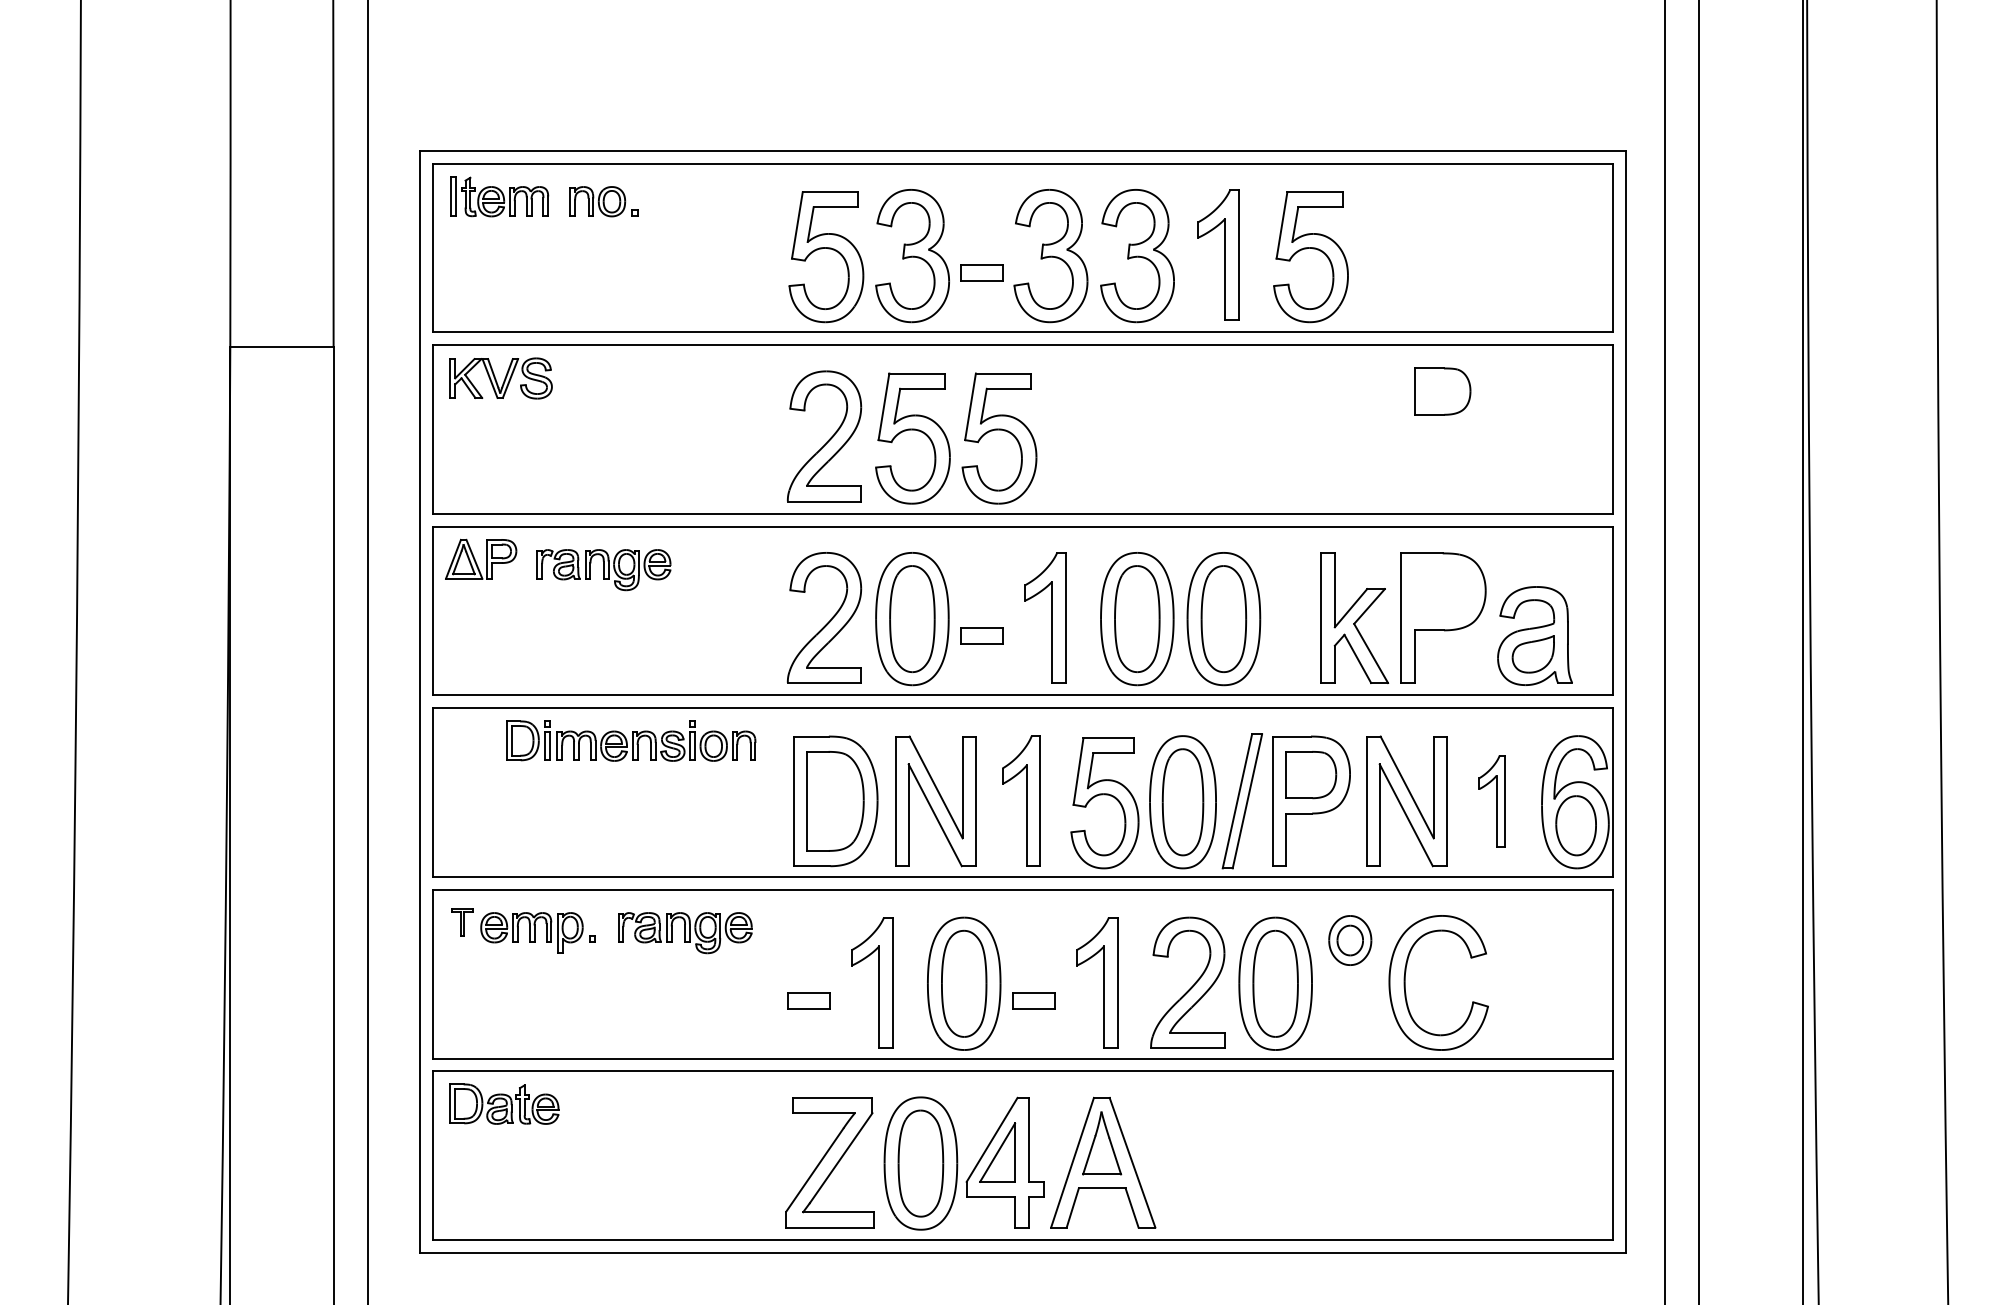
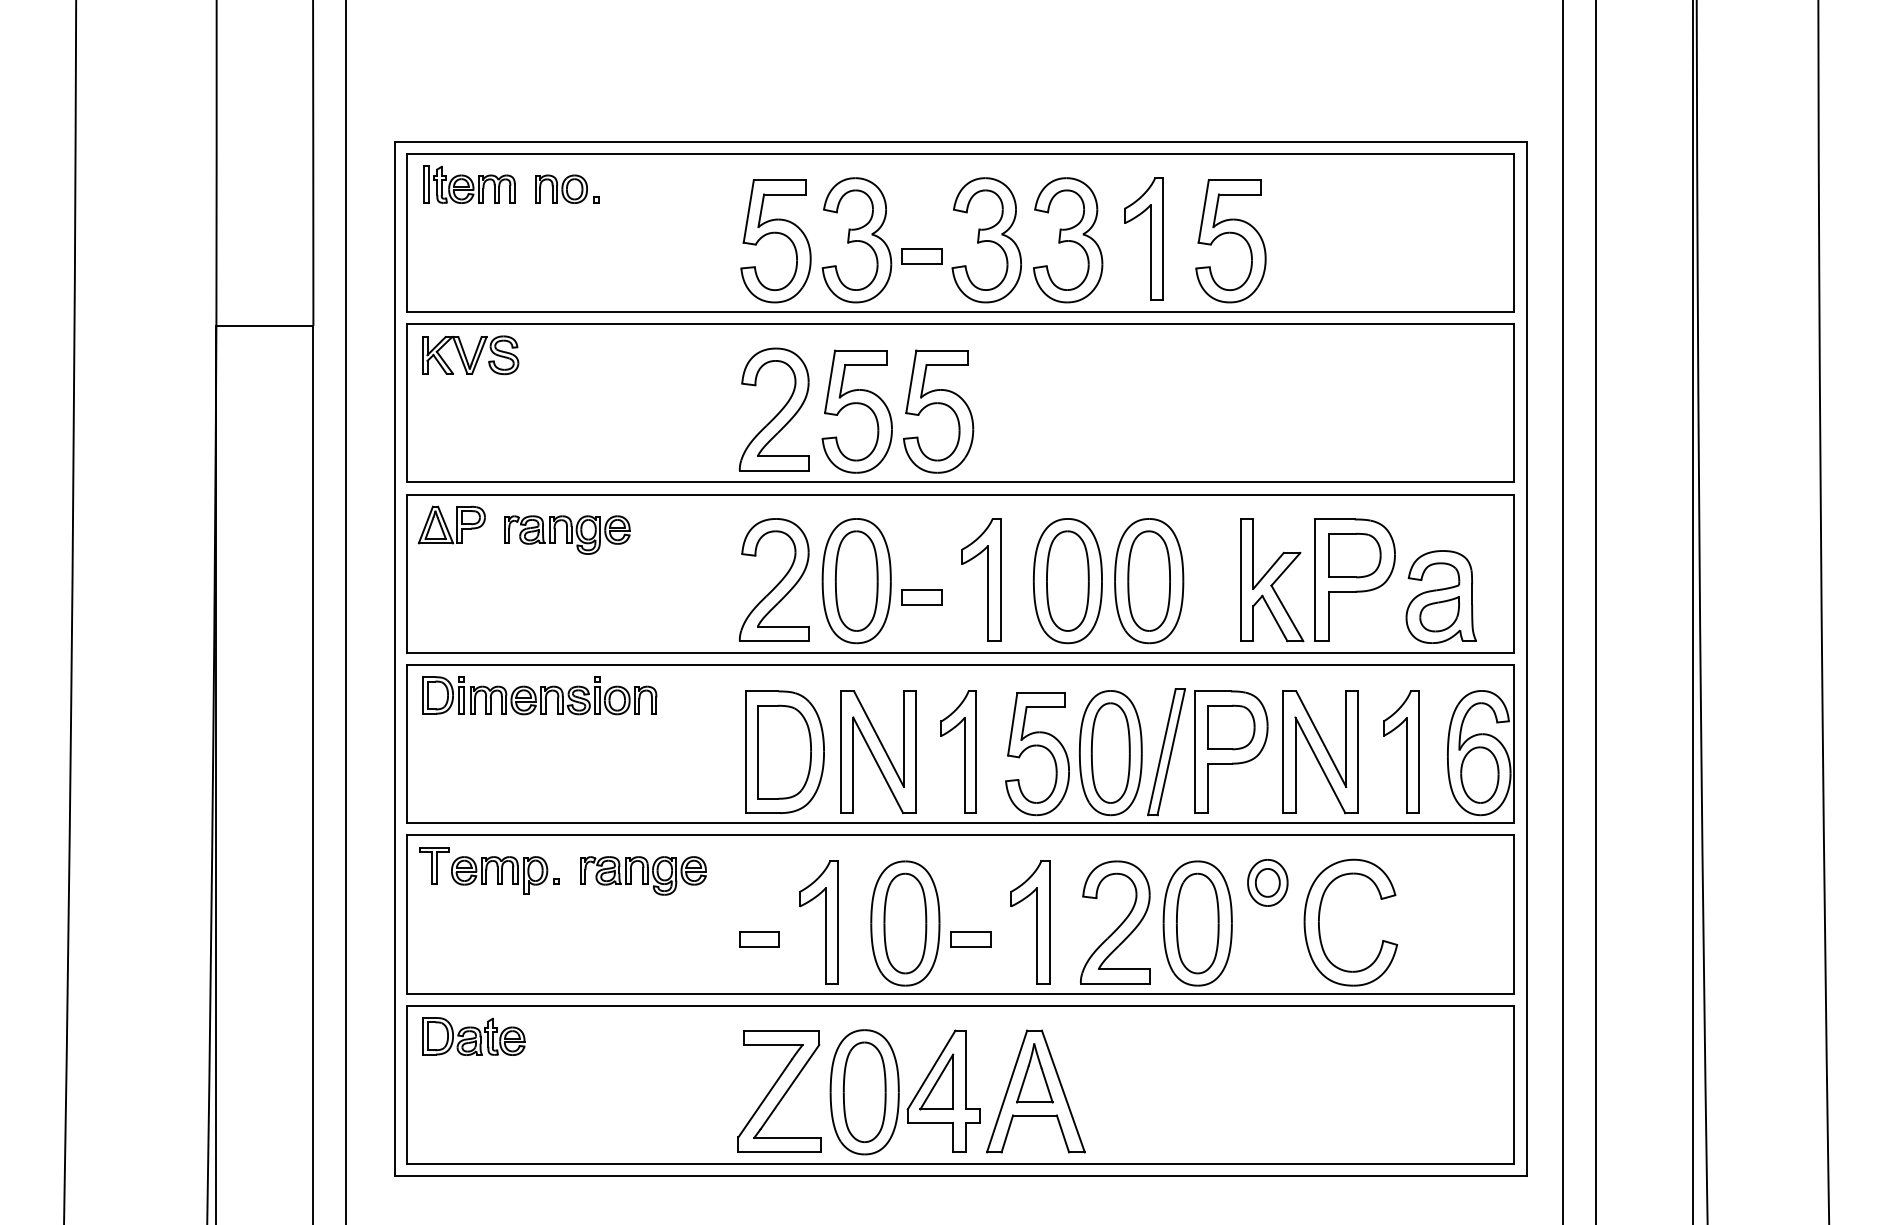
part: (1442, 391) -> (1354, 555), moved
part: (630, 740) -> (539, 695), moved
part: (1492, 800) -> (1401, 751), size x1.43
part: (462, 921) -> (434, 865), size x1.43

